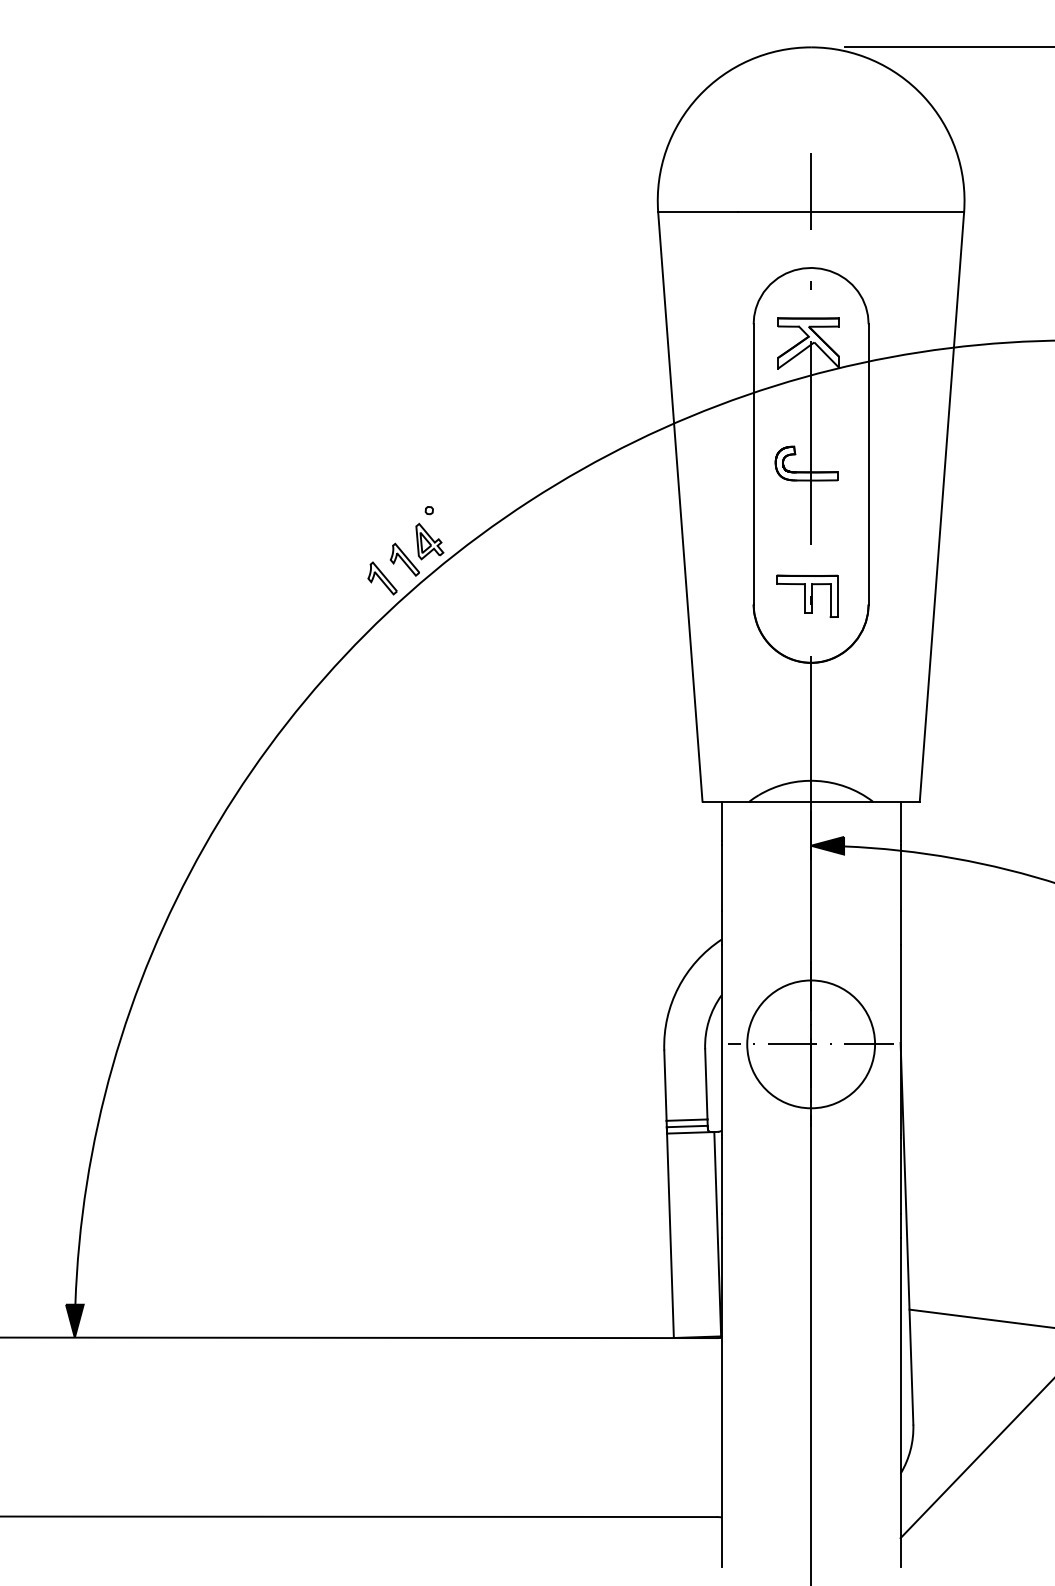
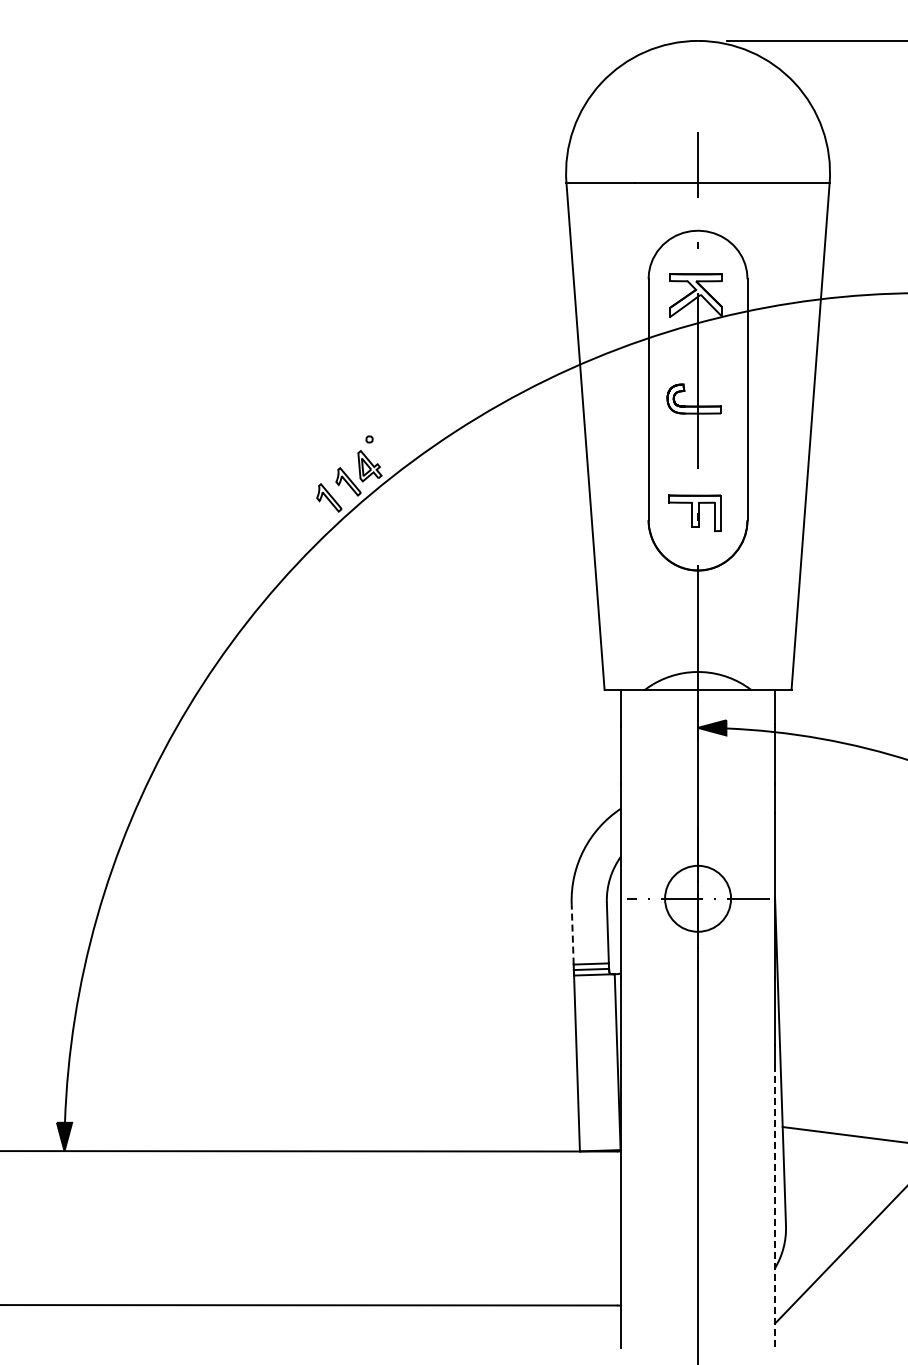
circle: (811, 1044) -> (698, 898), size x0.6
line: (665, 1084) -> (572, 933), solid -> dashed
line: (901, 1401) -> (775, 1206), solid -> dashed

